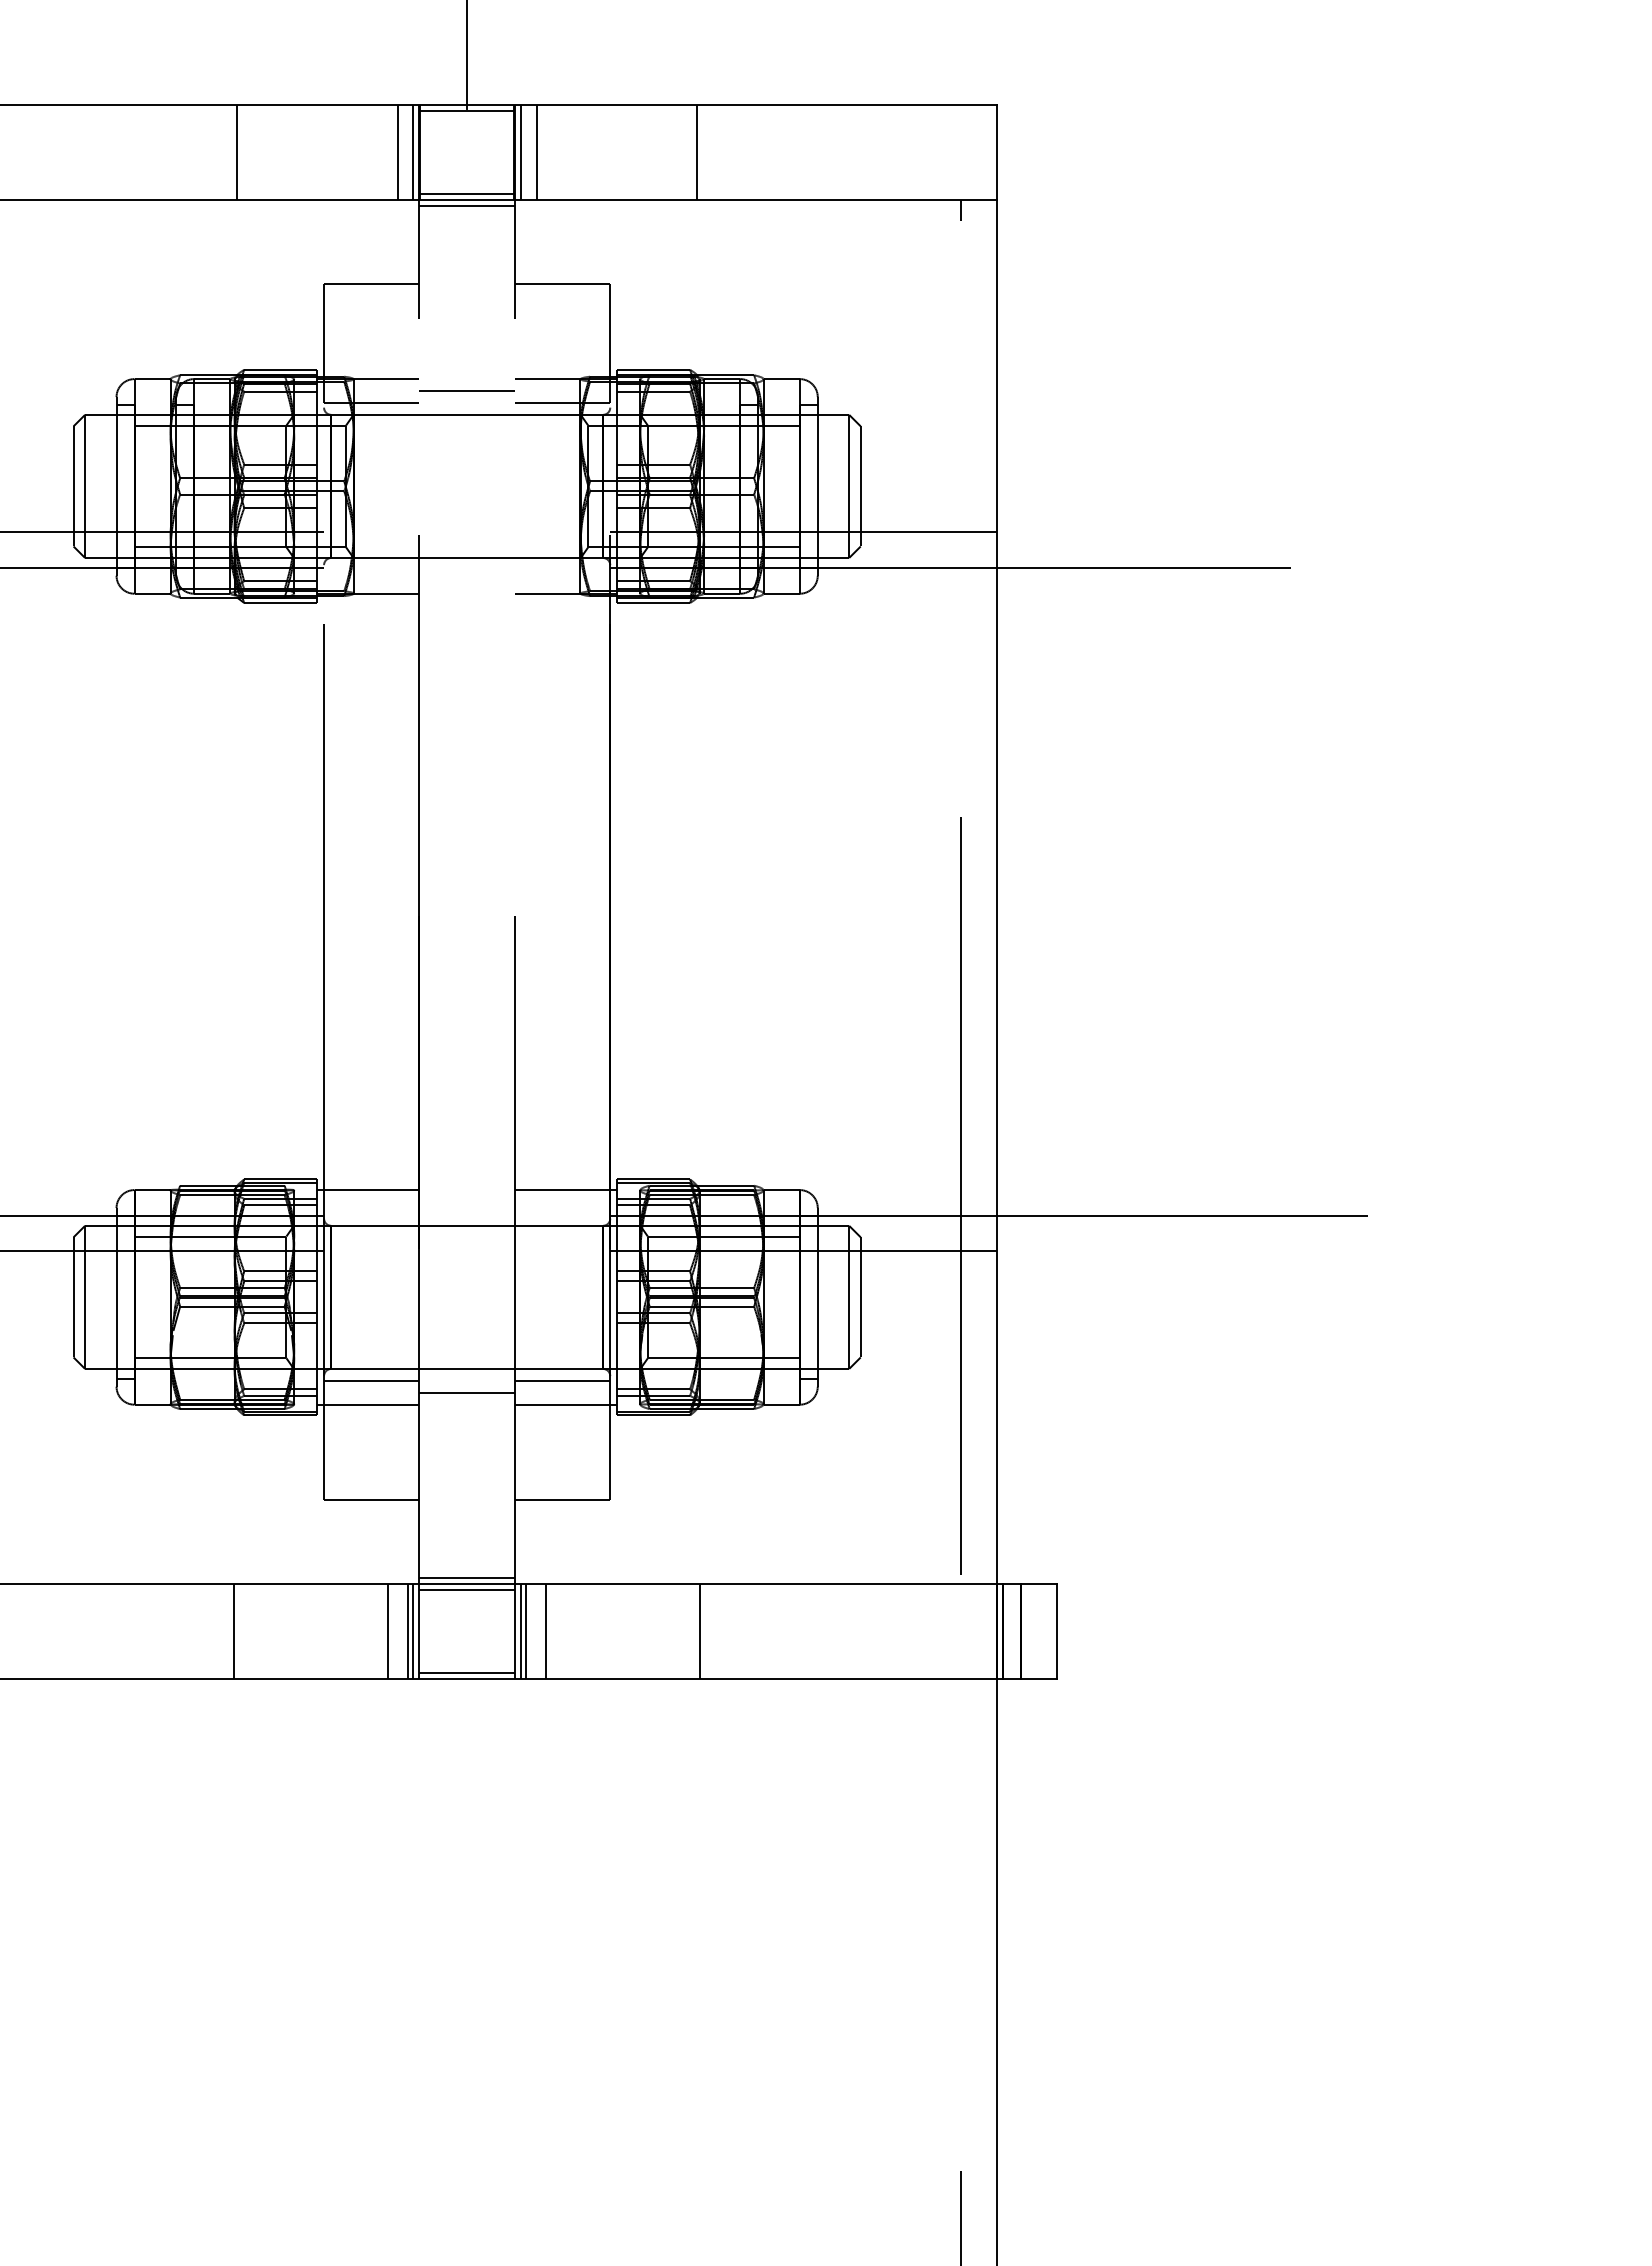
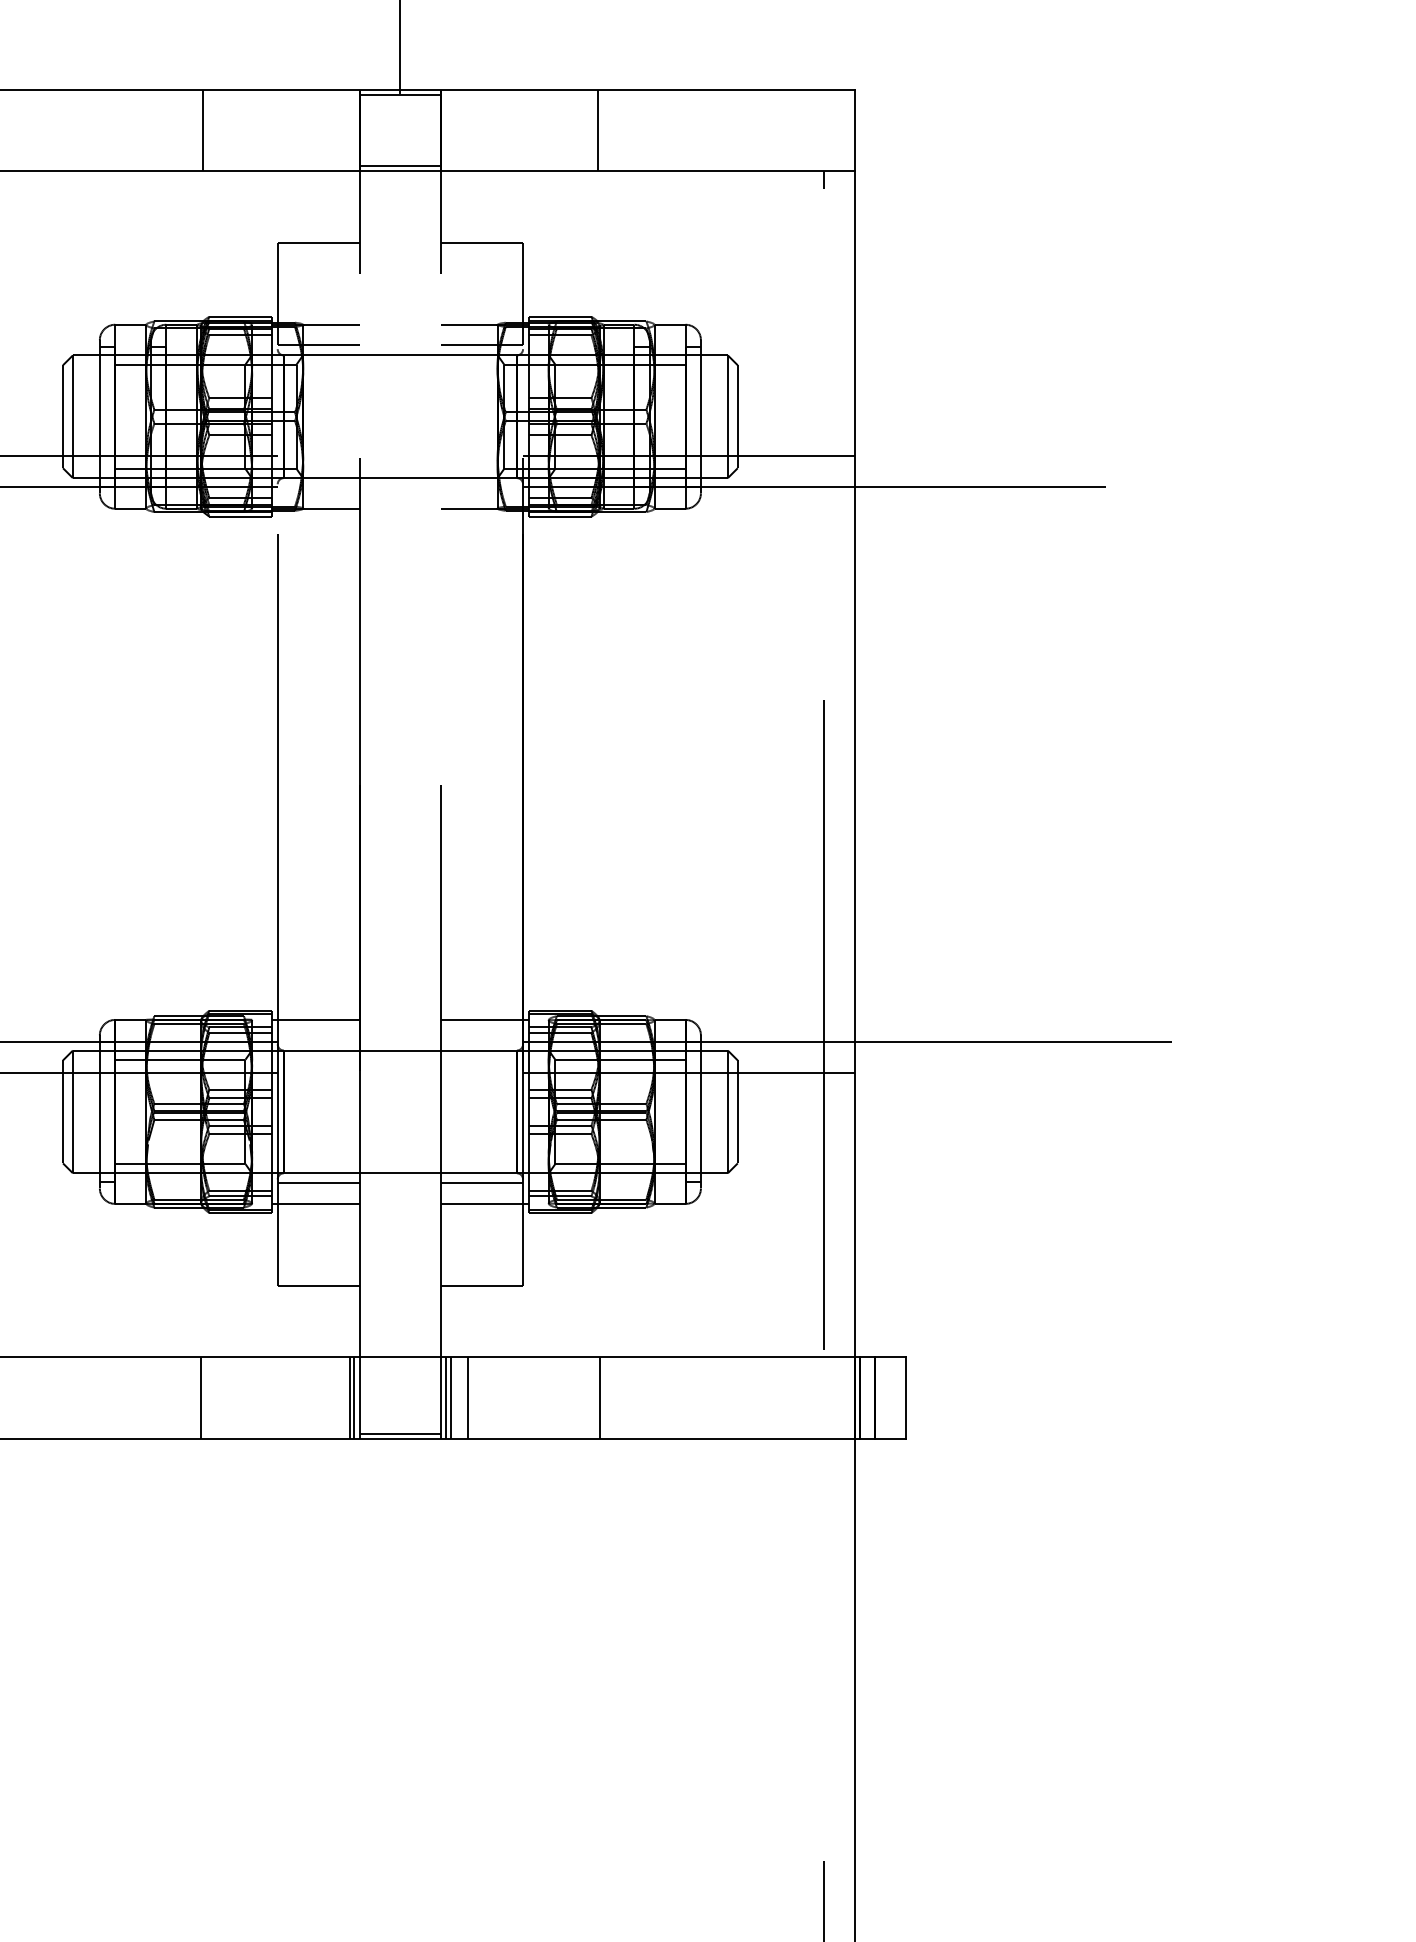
line: (397, 152) -> (340, 130), removed
line: (413, 152) -> (354, 130), removed
line: (520, 152) -> (446, 130), removed
line: (536, 152) -> (459, 130), removed
line: (466, 206) -> (399, 176), removed
line: (466, 390) -> (399, 334), removed
line: (466, 1392) -> (399, 1193), removed
line: (466, 1577) -> (399, 1352), removed
line: (466, 1589) -> (399, 1362), removed
line: (388, 1631) -> (332, 1398), removed

